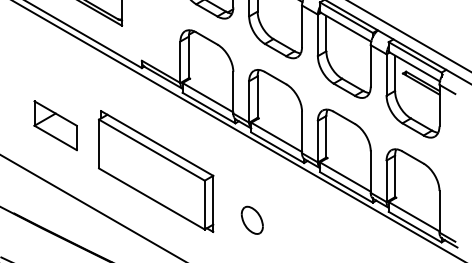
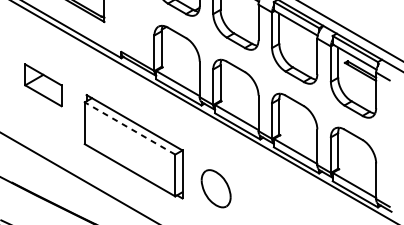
part: (55, 125) -> (43, 85), moved
line: (151, 149) -> (129, 127), solid -> dashed
part: (251, 219) -> (215, 187), size x1.6

